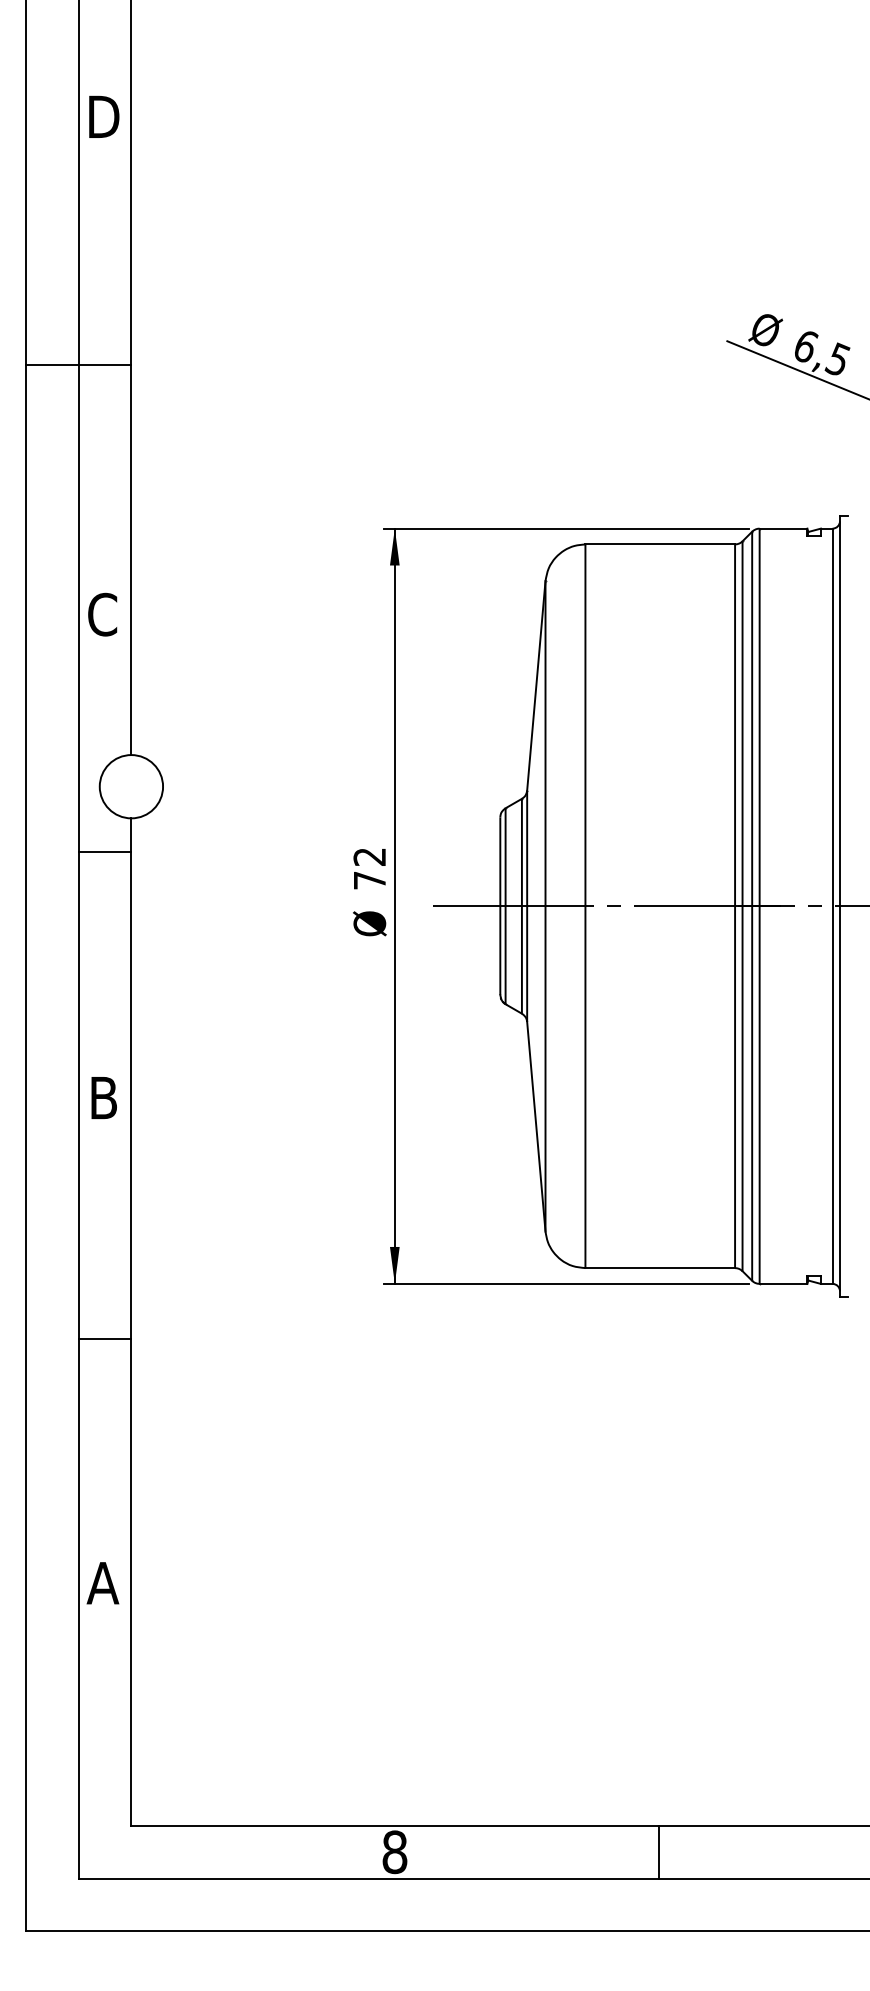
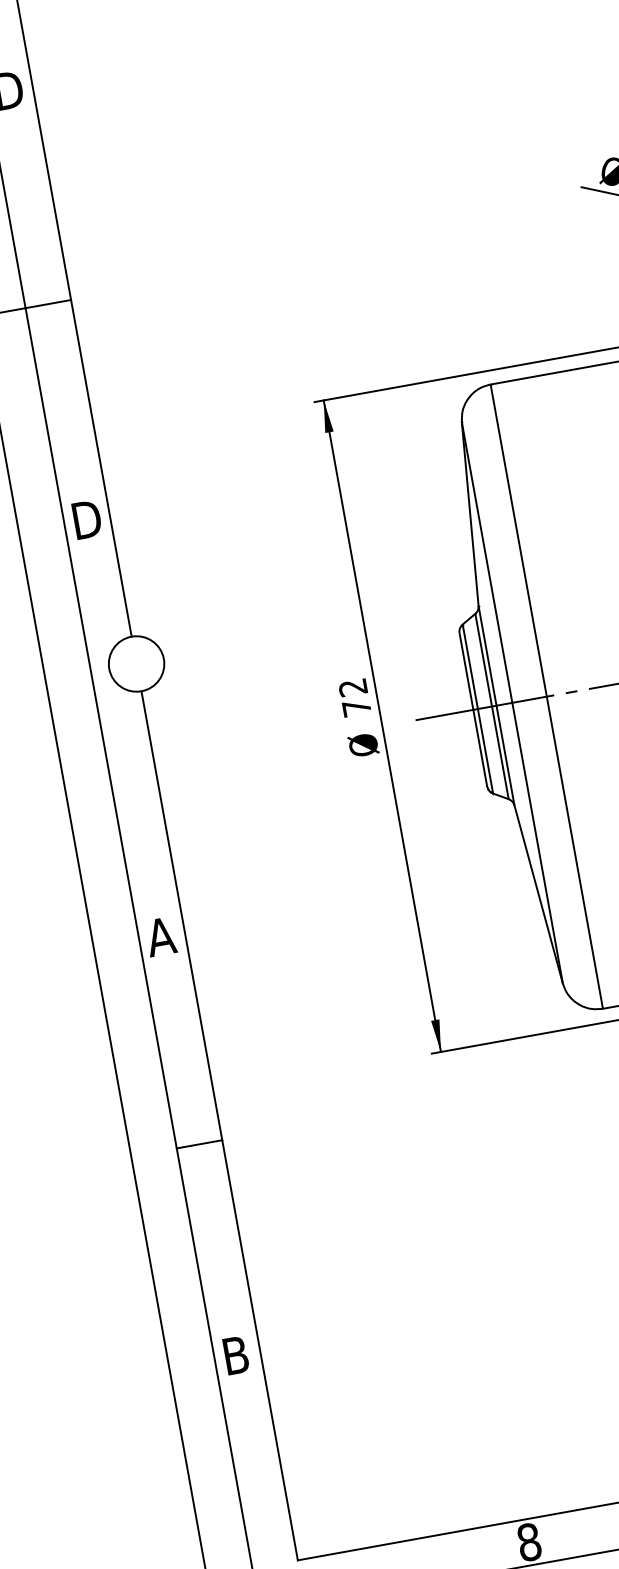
text: (104, 614) -> (86, 519), C -> D
line: (104, 851) -> (123, 724), removed
text: (103, 1098) -> (160, 937), B -> A
text: (102, 1583) -> (235, 1355), A -> B

